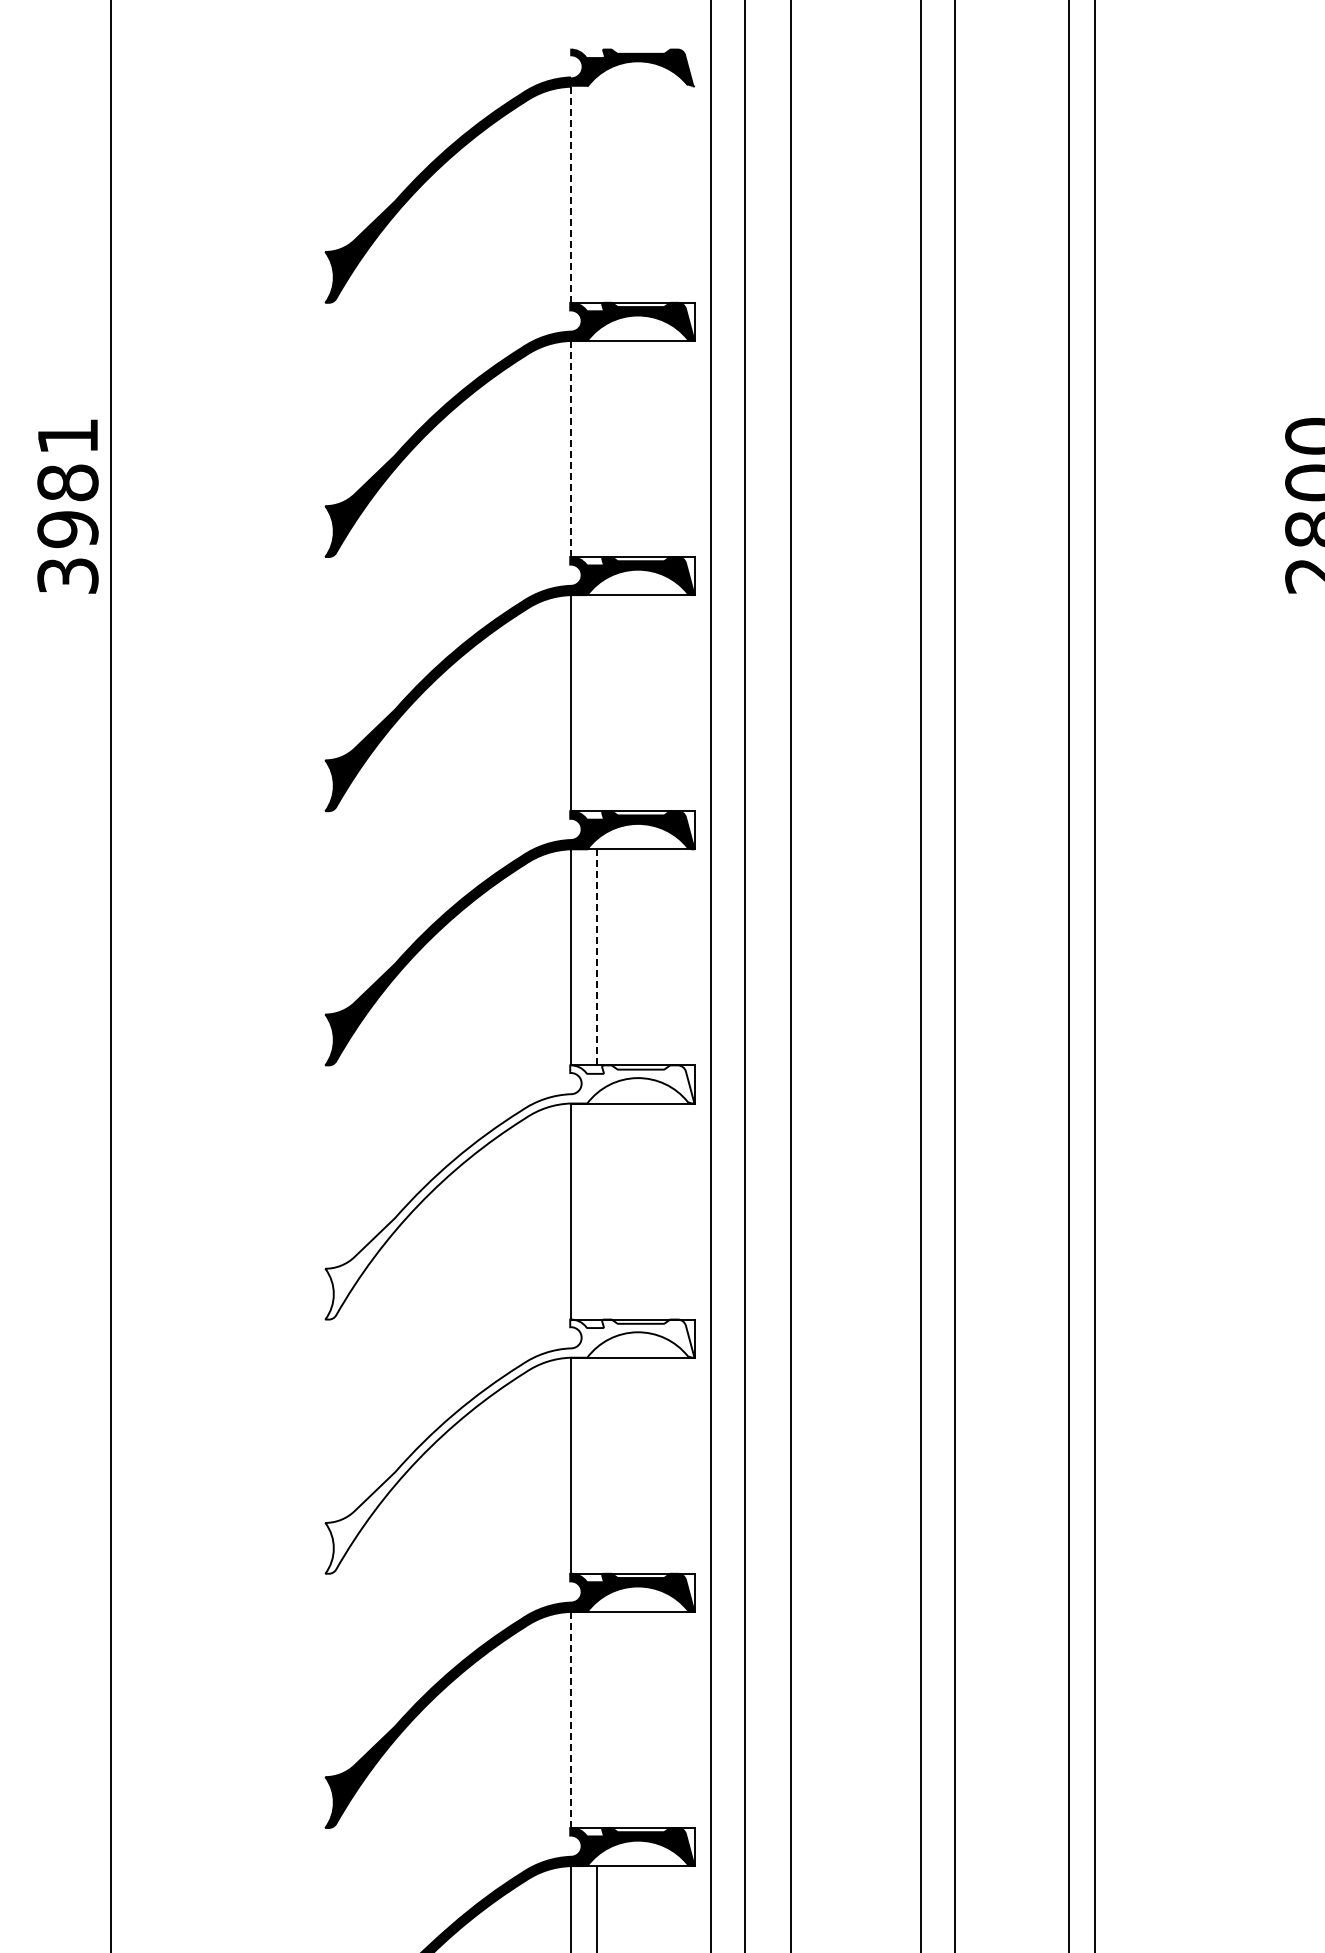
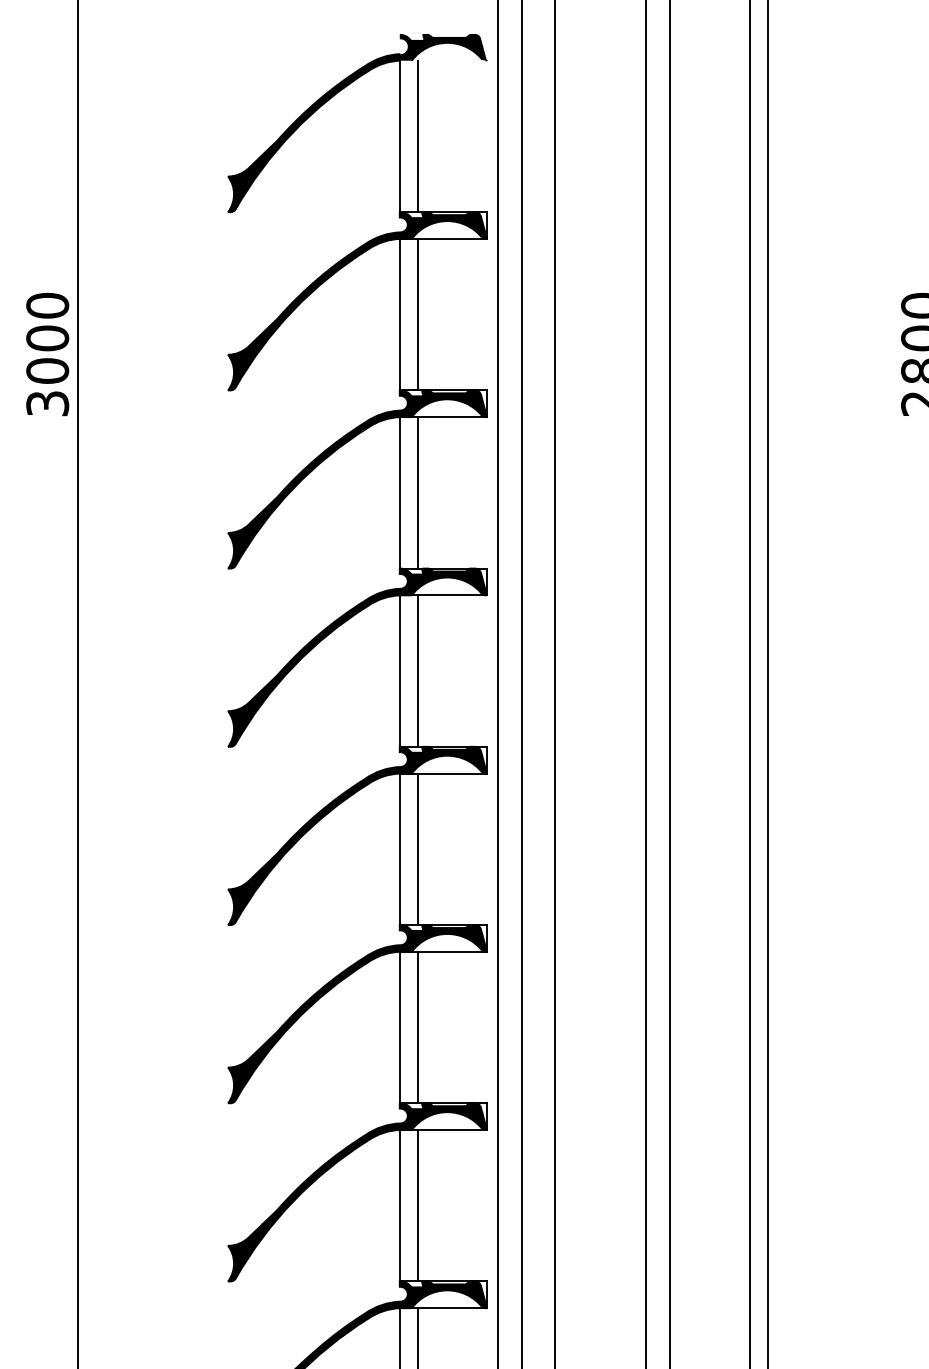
line: (596, 194) -> (418, 136), added
line: (571, 195) -> (400, 136), dashed -> solid
line: (596, 448) -> (418, 314), added
line: (571, 449) -> (400, 315), dashed -> solid
text: (67, 483) -> (47, 338), 3981 -> 3000
line: (596, 703) -> (418, 493), added
line: (596, 957) -> (418, 671), dashed -> solid
fill: (509, 1192) -> (357, 835), added
line: (596, 1211) -> (418, 849), added
fill: (509, 1446) -> (357, 1014), added
line: (596, 1465) -> (418, 1027), added
line: (596, 1719) -> (418, 1205), added
line: (571, 1720) -> (400, 1206), dashed -> solid

